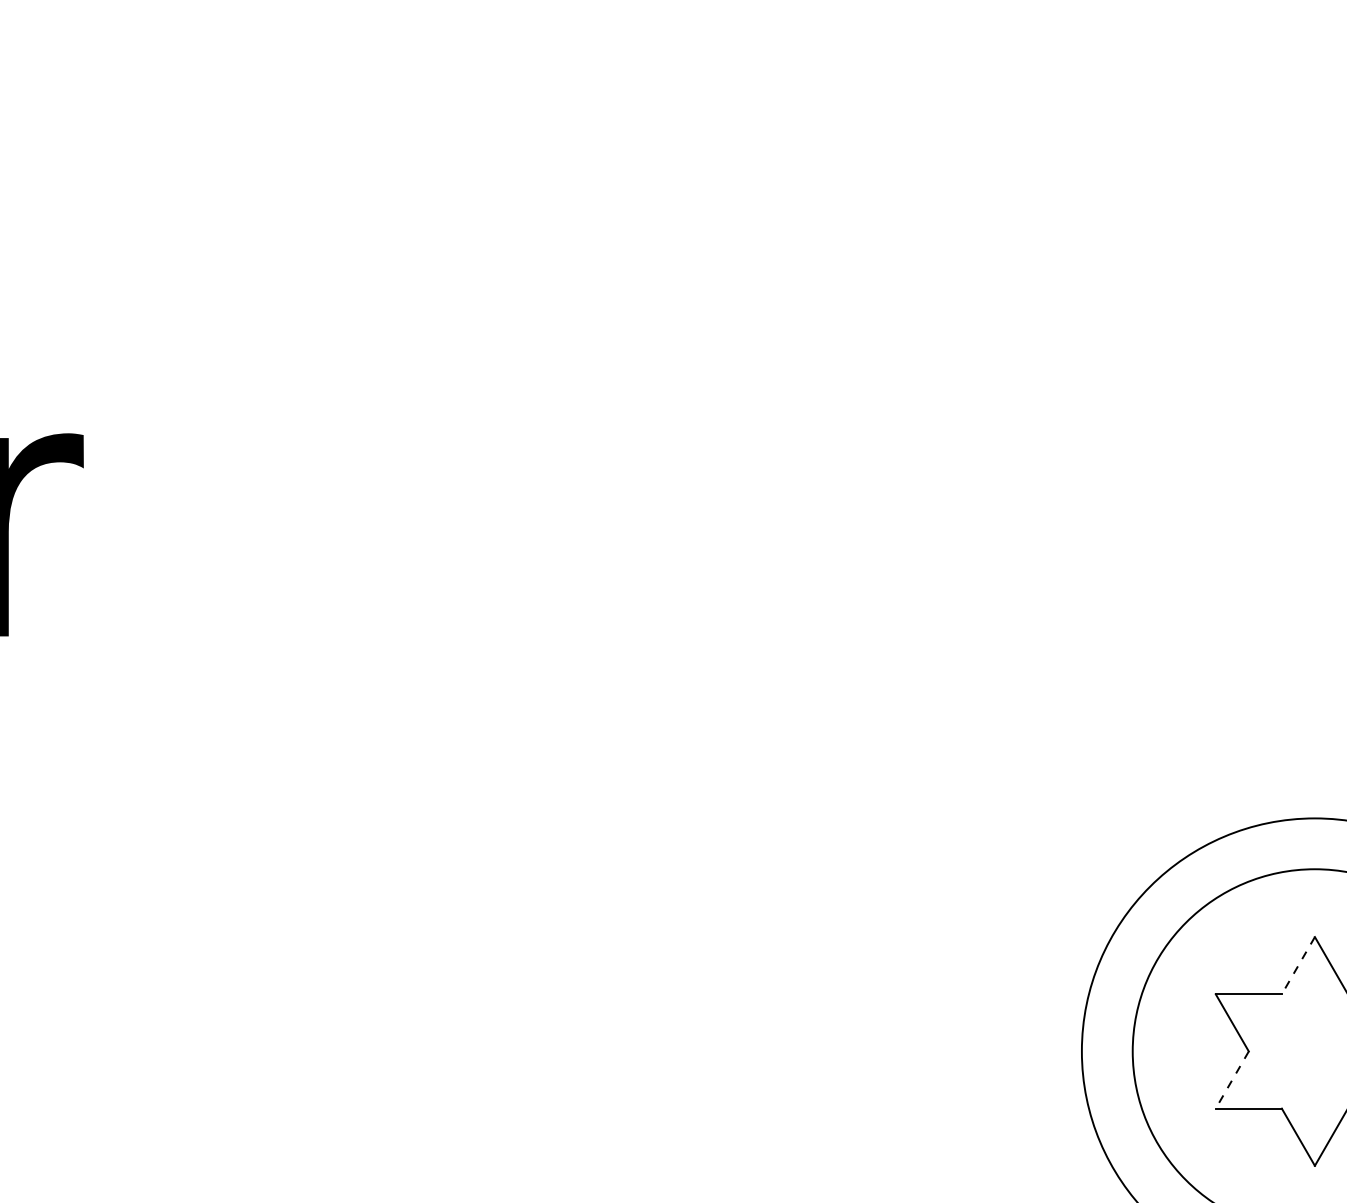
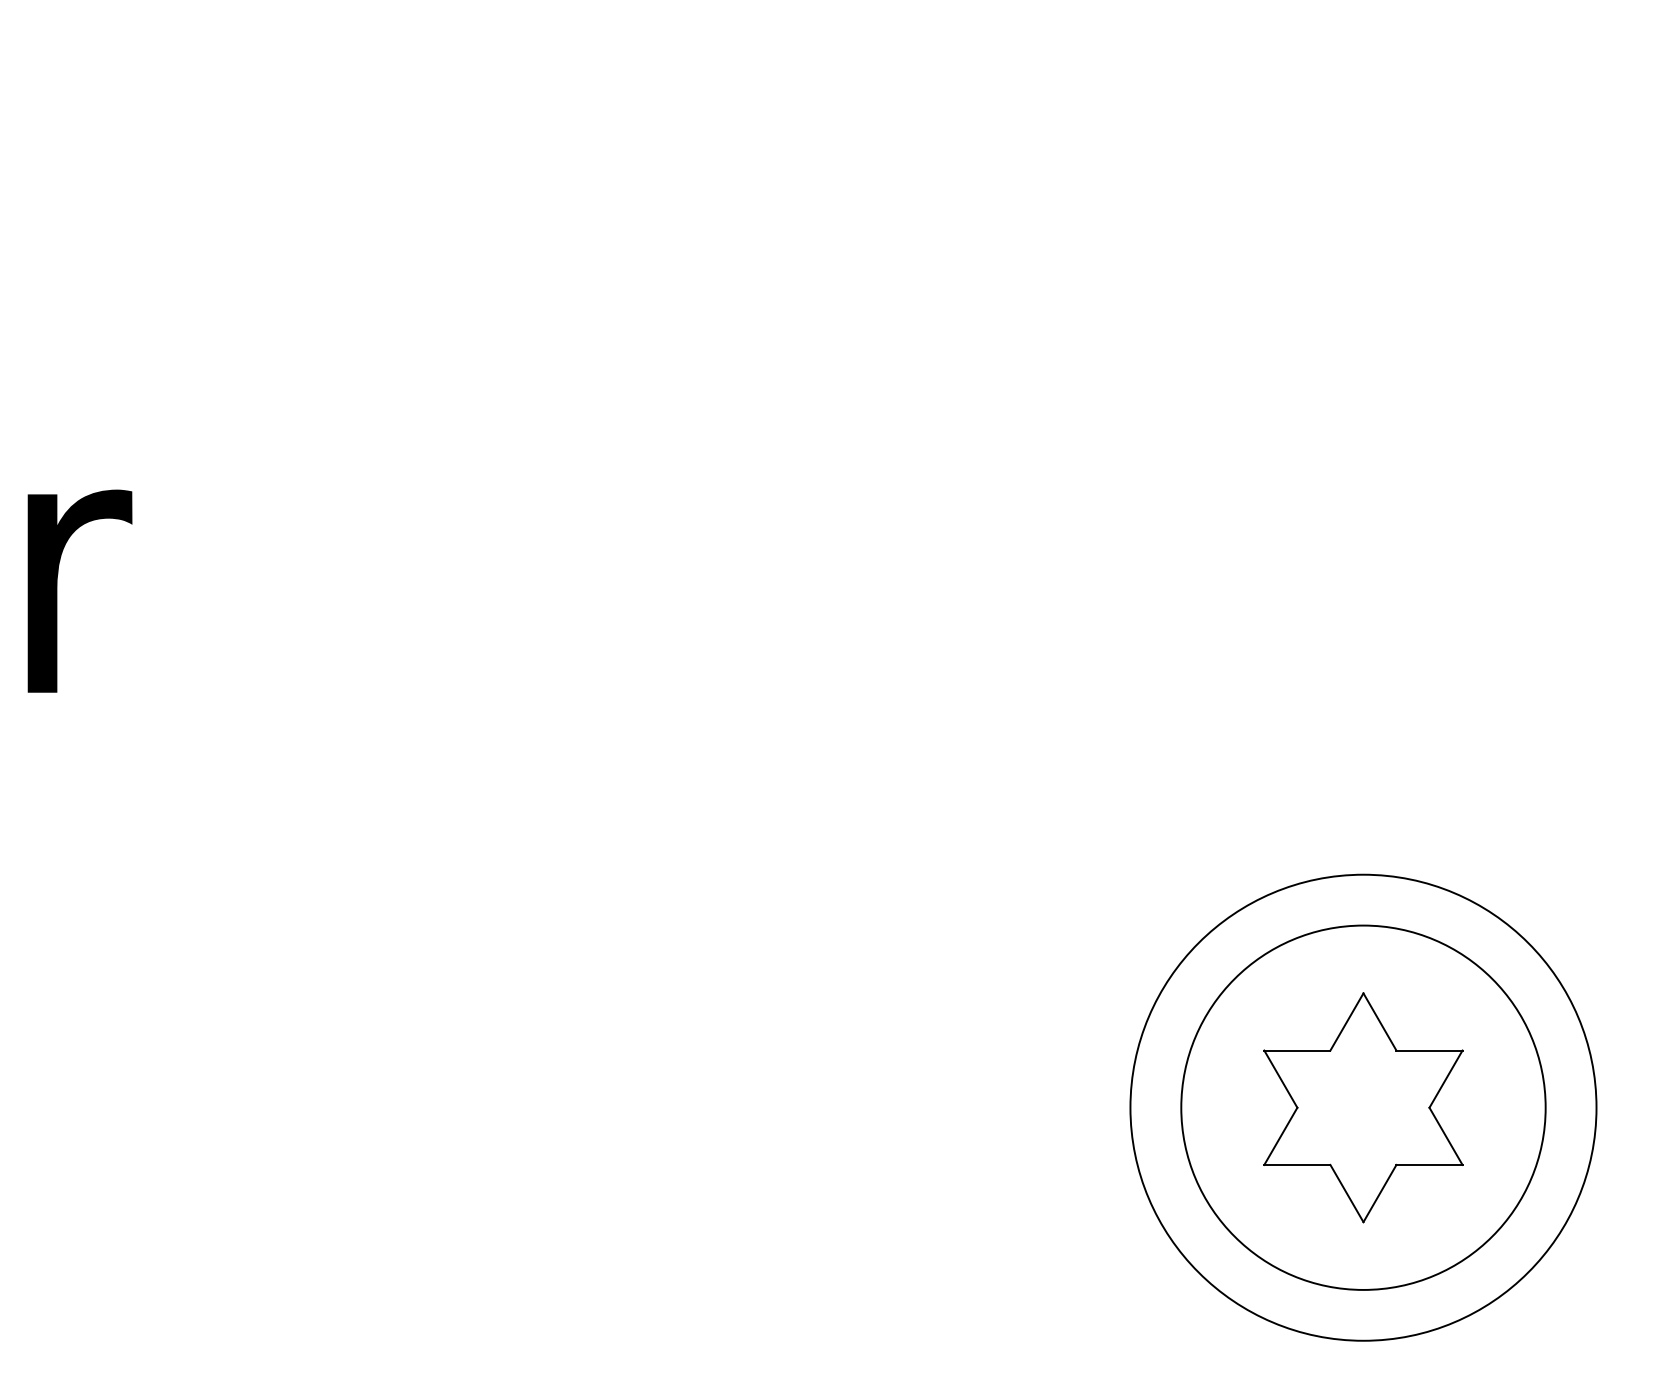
line: (1297, 966) -> (1346, 1022), dashed -> solid
line: (1231, 1080) -> (1280, 1136), dashed -> solid

